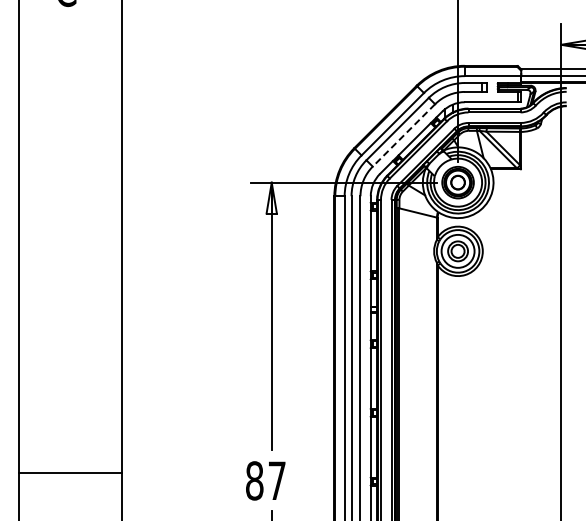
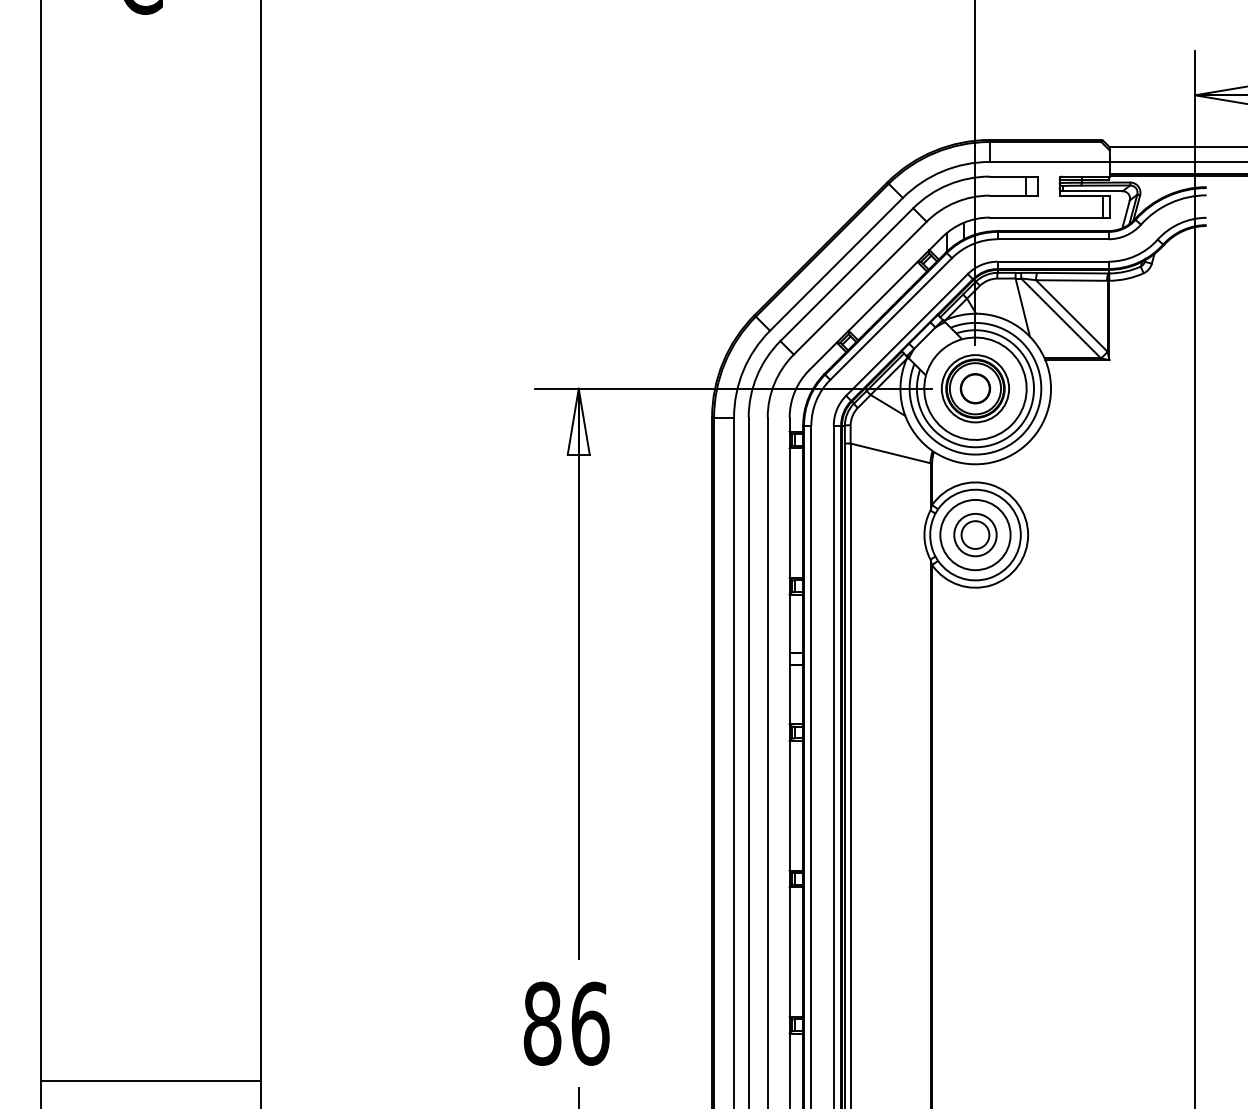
line: (403, 135) -> (859, 288), dashed -> solid
line: (70, 472) -> (150, 1080), moved
text: (277, 480) -> (590, 1022), 87 -> 86

